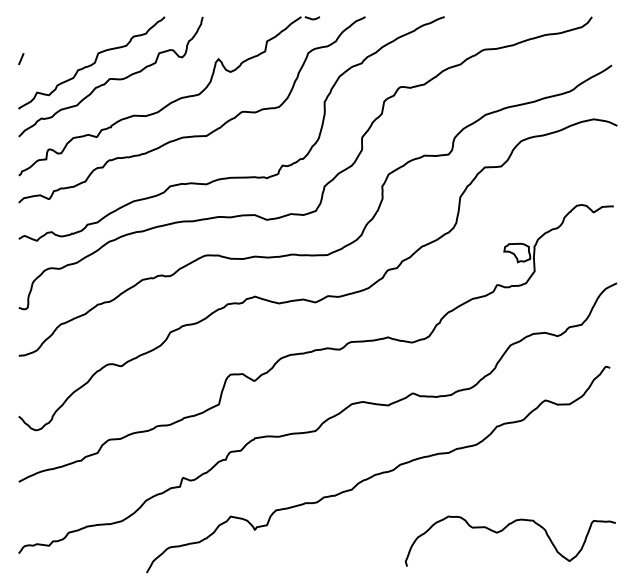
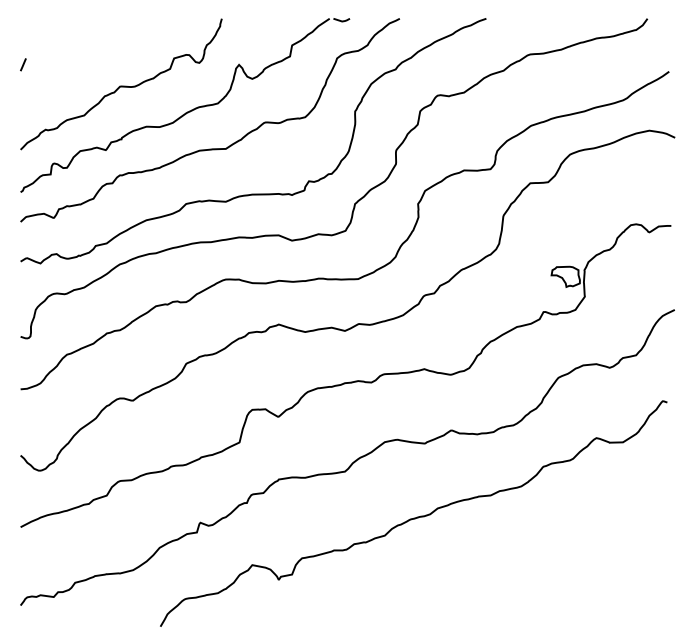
curve: (91, 63) -> (100, 69), removed
curve: (502, 531) -> (549, 581), removed

